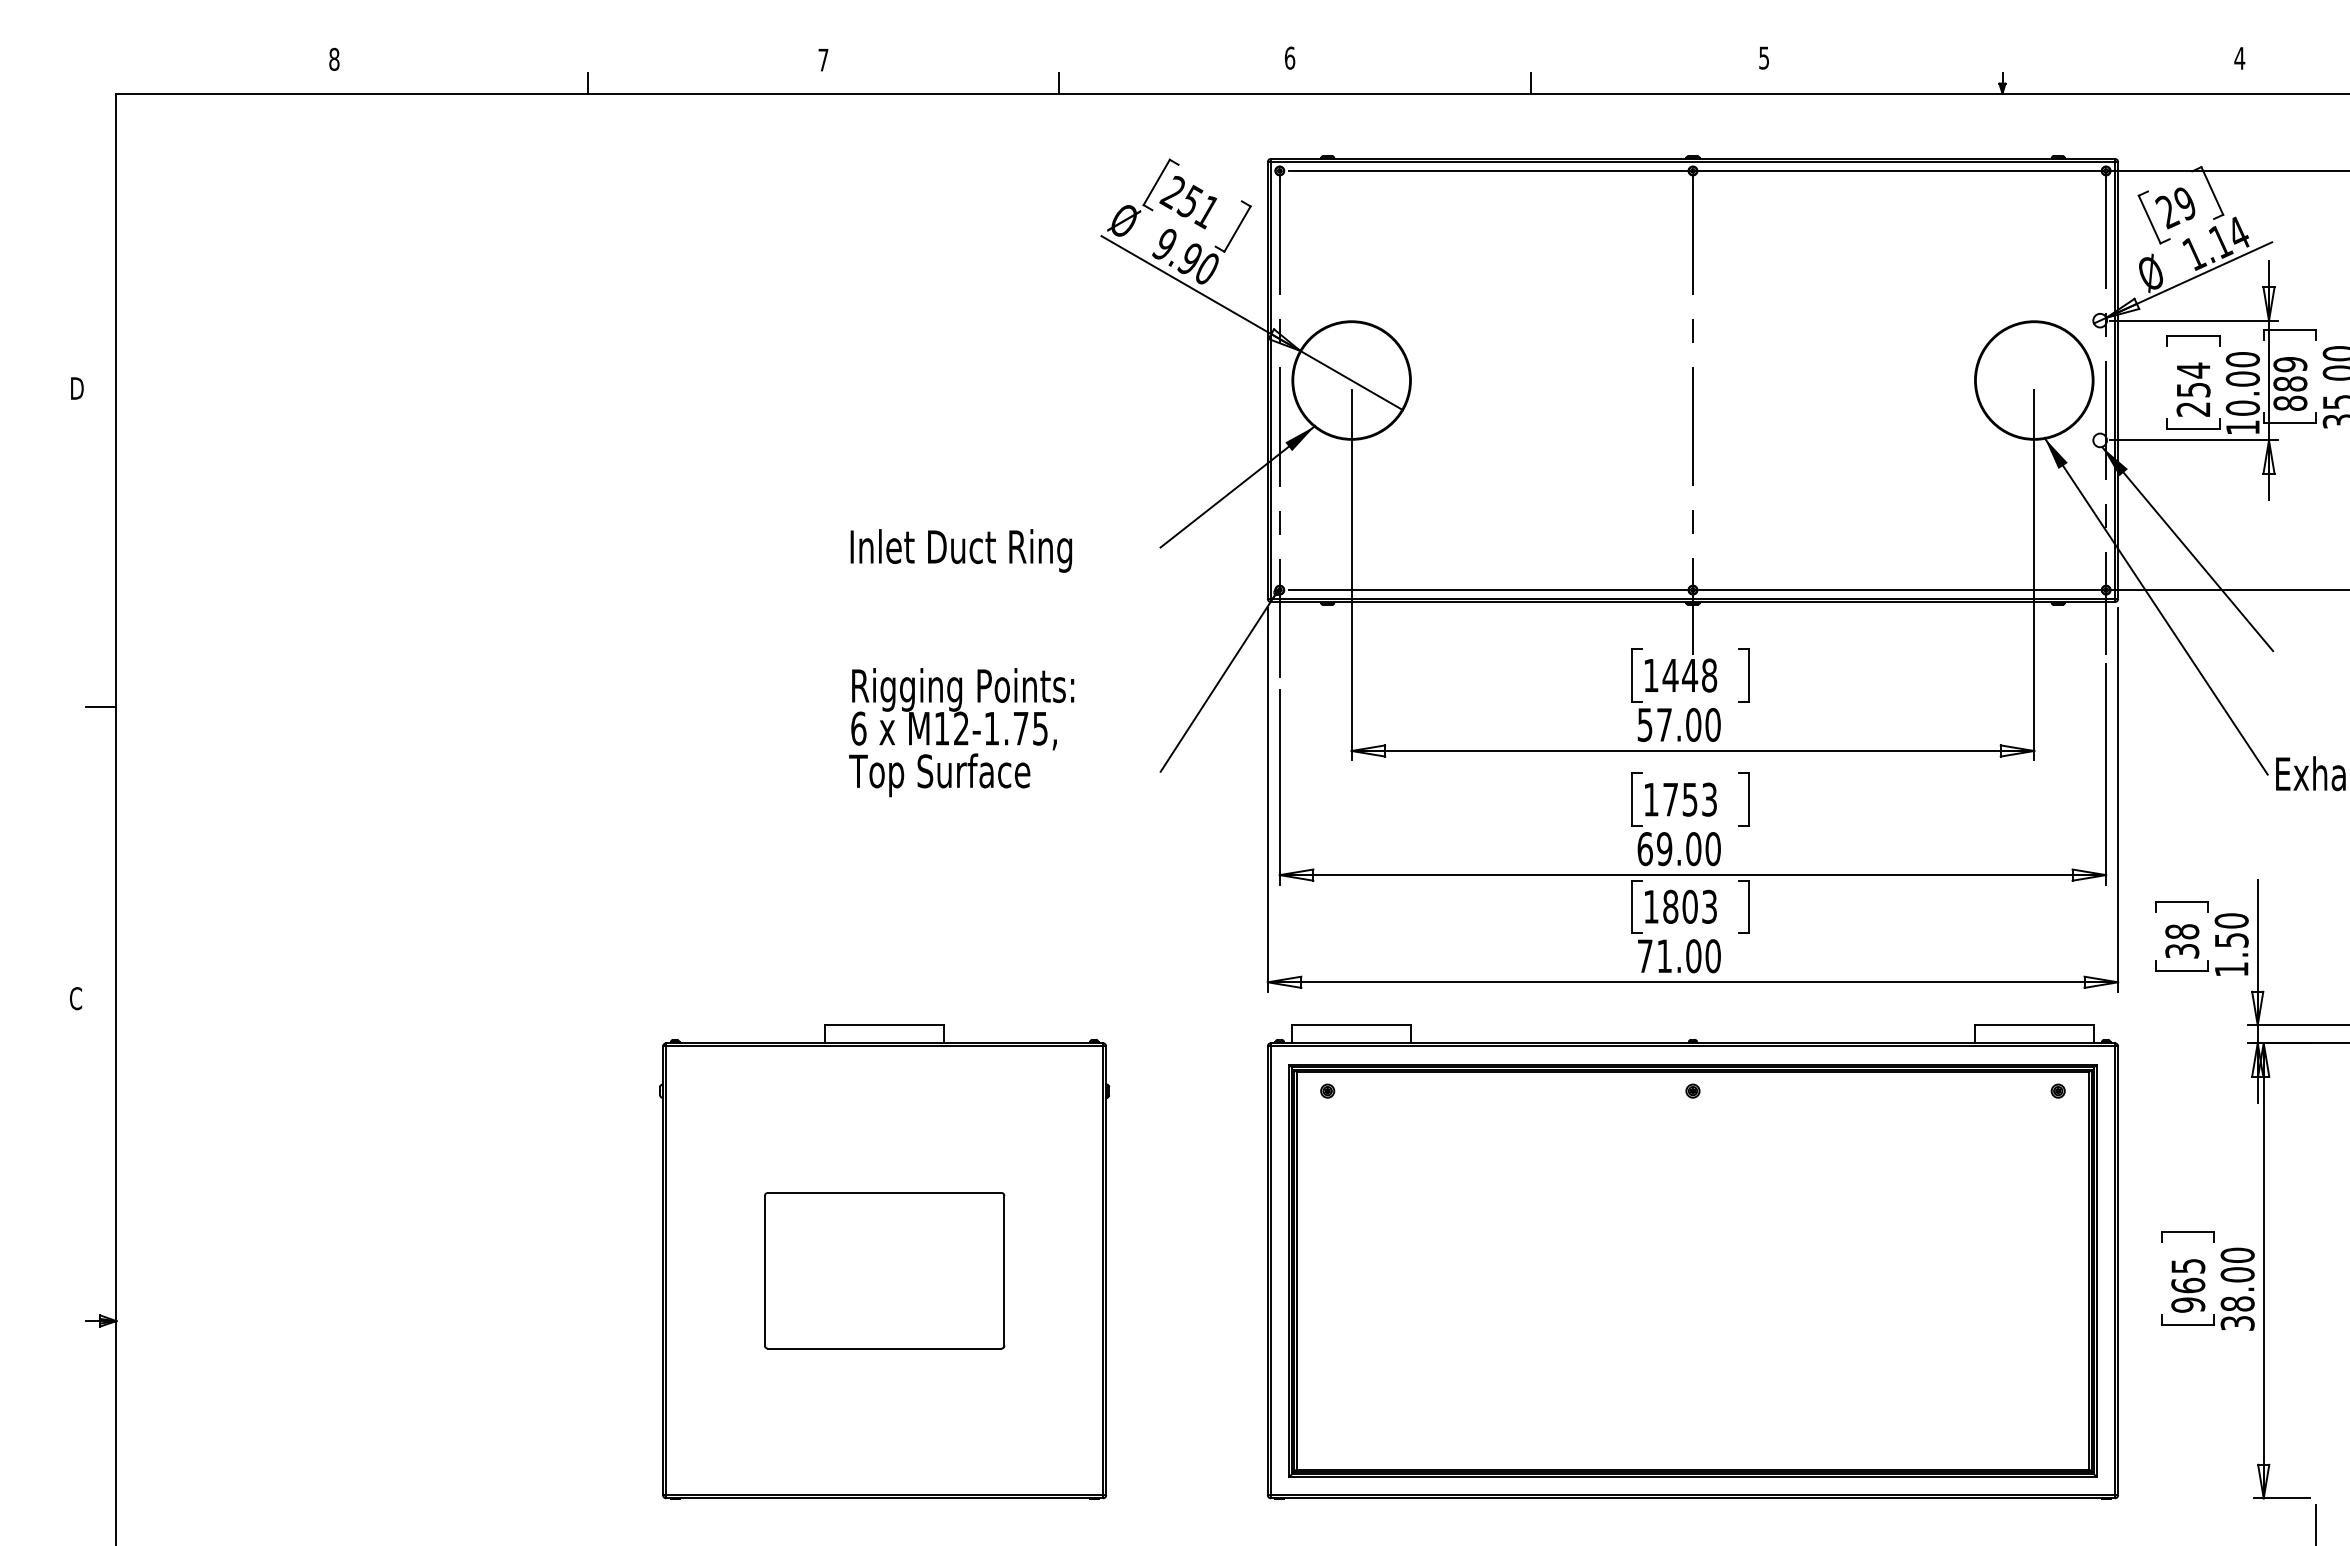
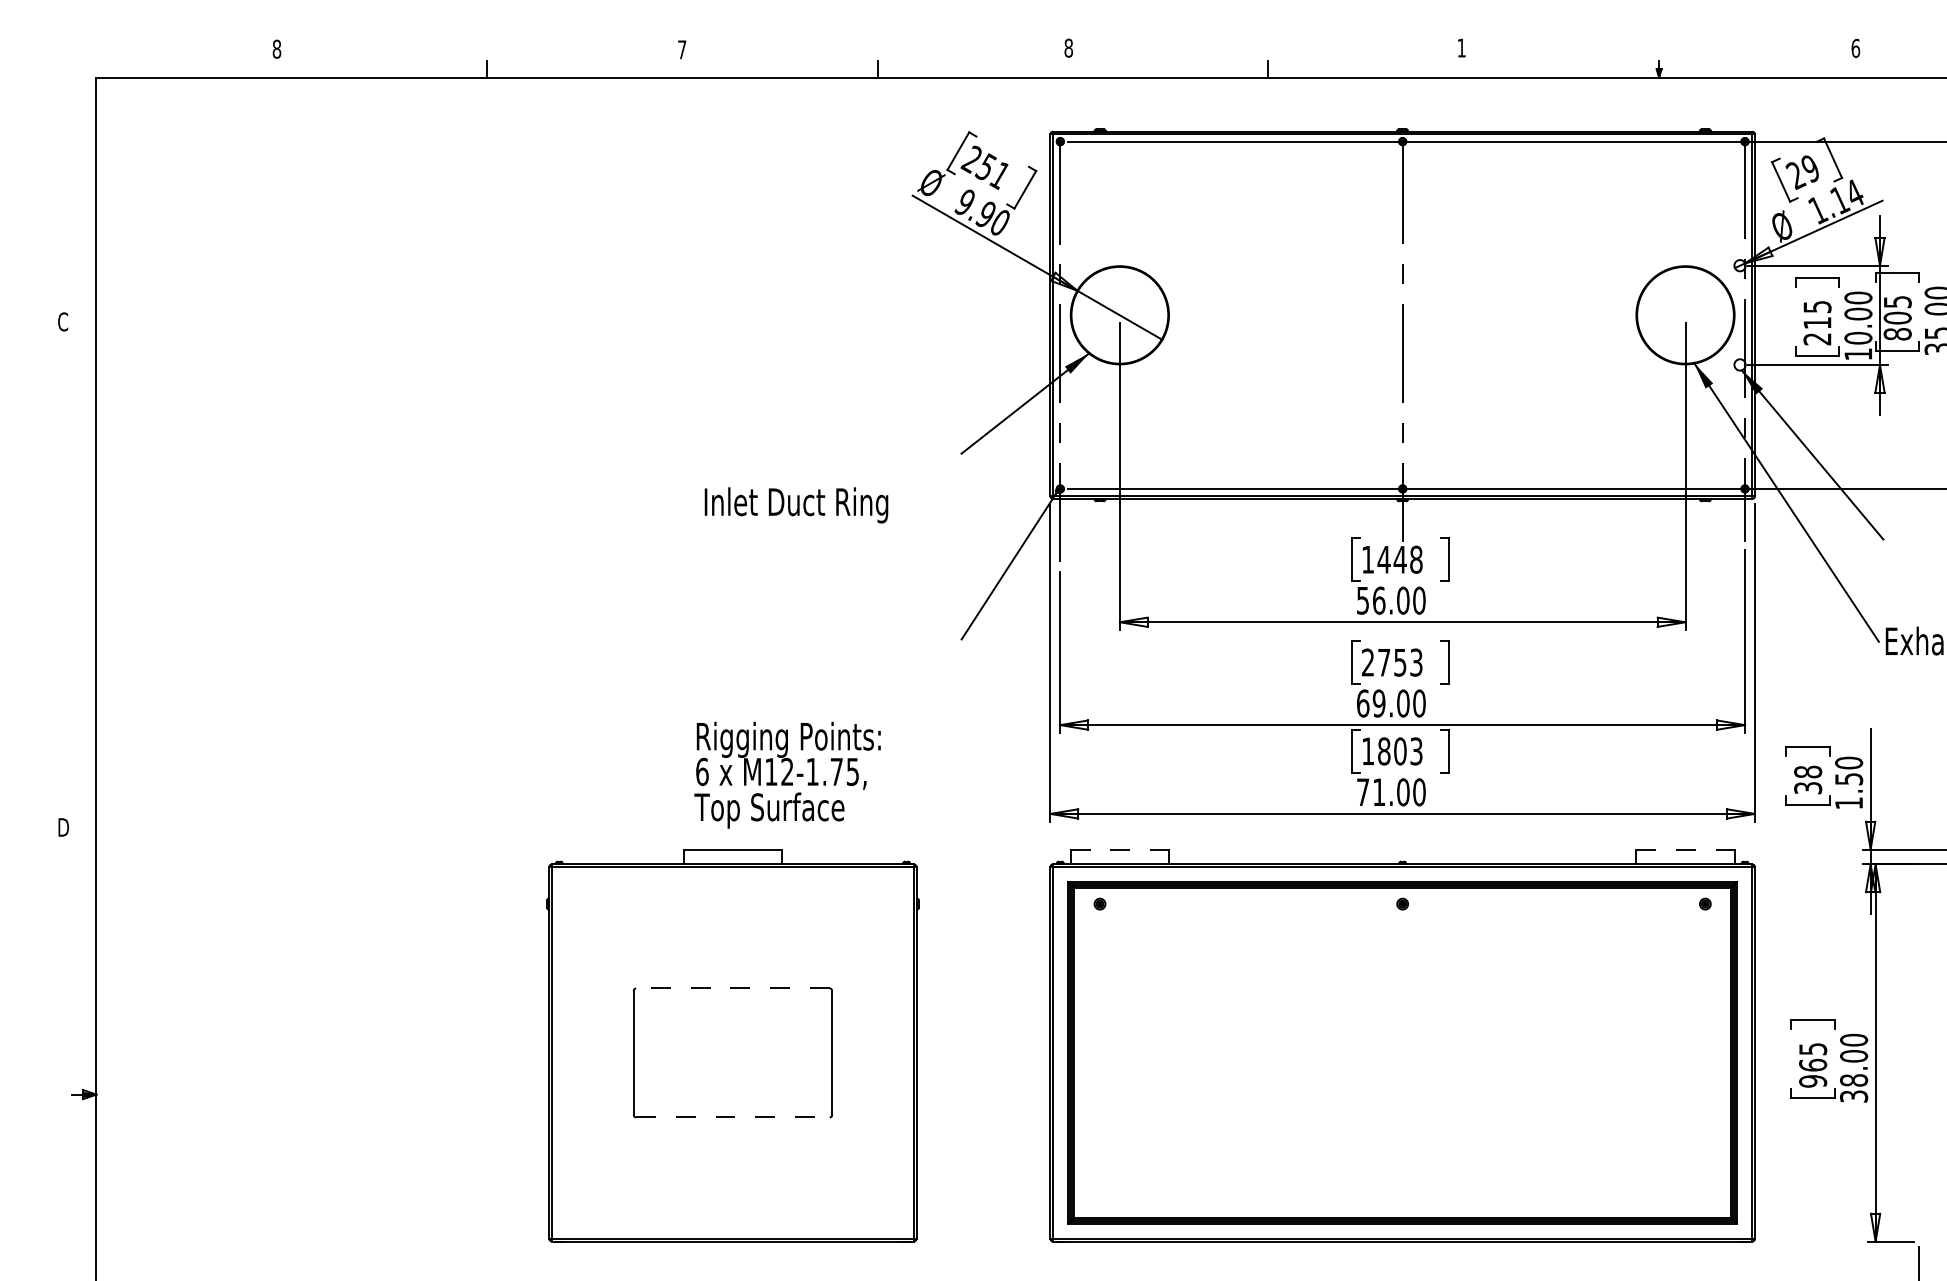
text: (1289, 57) -> (1068, 47), 6 -> 8
text: (1763, 57) -> (1461, 47), 5 -> 1
text: (2239, 57) -> (1855, 47), 4 -> 6
text: (2290, 374) -> (1897, 310), 889 -> 805
text: (2193, 379) -> (1817, 314), 254 -> 215
text: (76, 388) -> (63, 321), D -> C
text: (960, 550) -> (795, 505), moved
line: (101, 707) -> (83, 586), removed
text: (1664, 724) -> (1379, 600), 57.00 -> 56.00
text: (961, 732) -> (787, 775), moved
text: (1650, 799) -> (1367, 662), 1753 -> 2753
text: (76, 998) -> (63, 827), C -> D
line: (1352, 1025) -> (1120, 849), solid -> dashed
line: (2034, 1025) -> (1685, 849), solid -> dashed
line: (884, 1192) -> (732, 988), solid -> dashed
line: (884, 1348) -> (732, 1117), solid -> dashed

